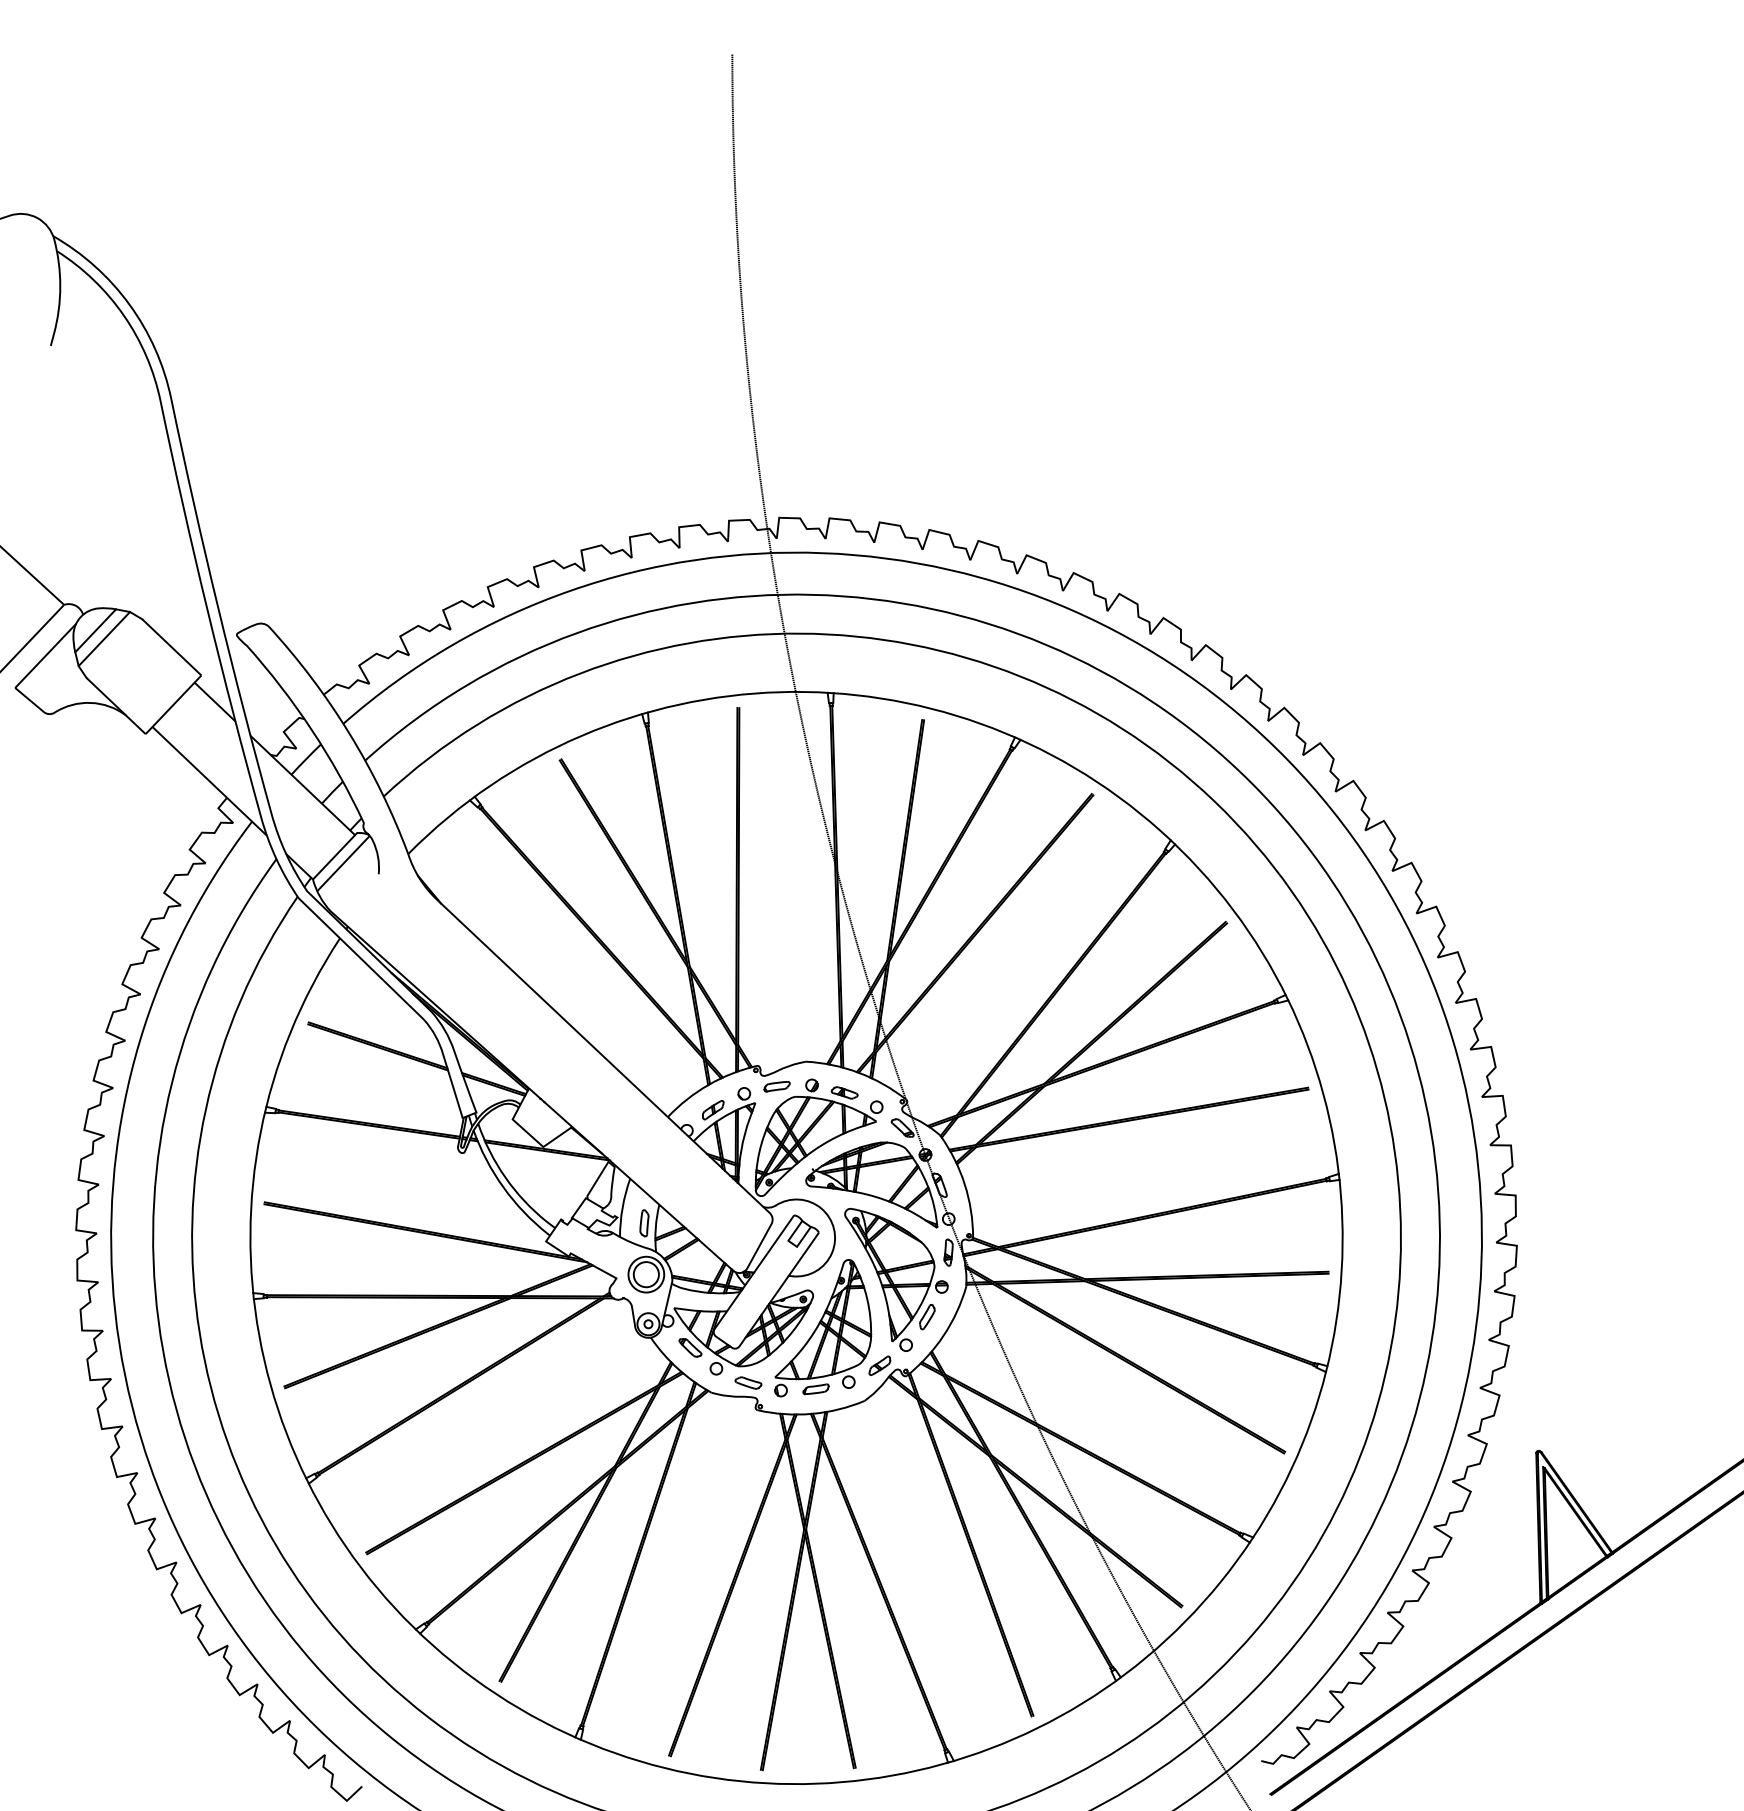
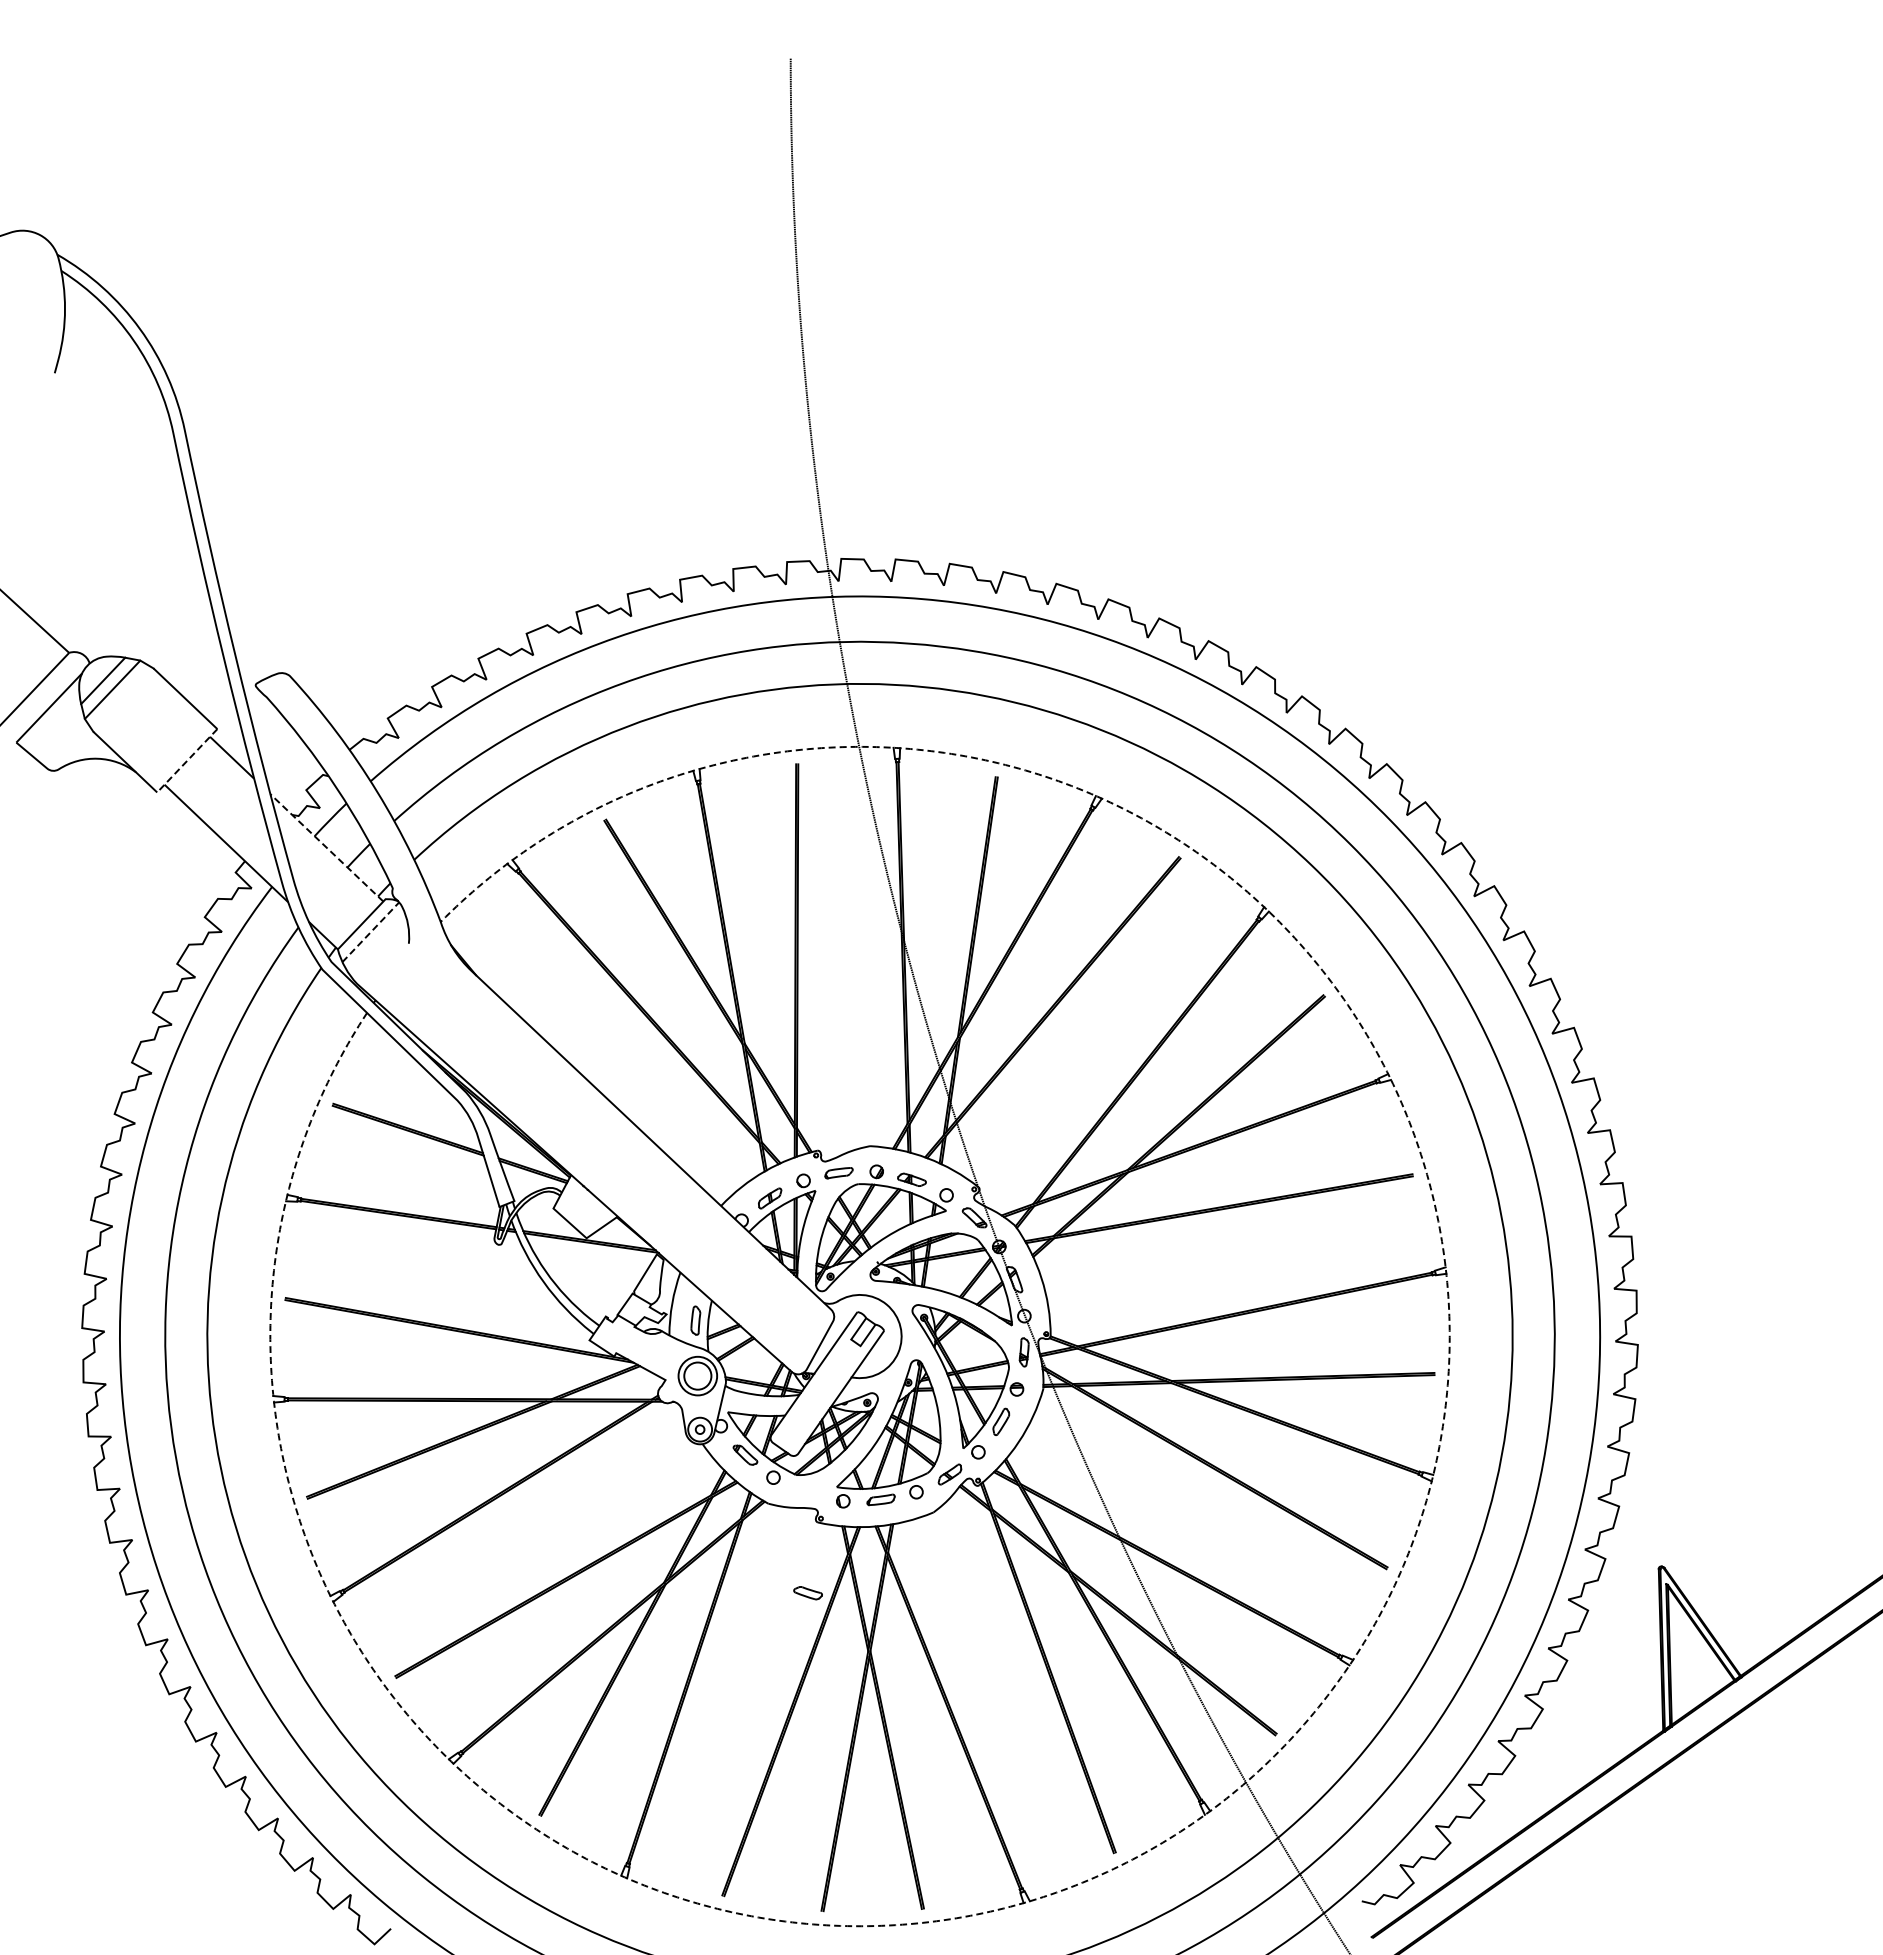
line: (173, 704) -> (187, 760), solid -> dashed
line: (302, 785) -> (326, 847), solid -> dashed
line: (344, 862) -> (371, 931), solid -> dashed
part: (747, 1383) -> (807, 1593), moved
arc: (1221, 1581) -> (1318, 1707), solid -> dashed

